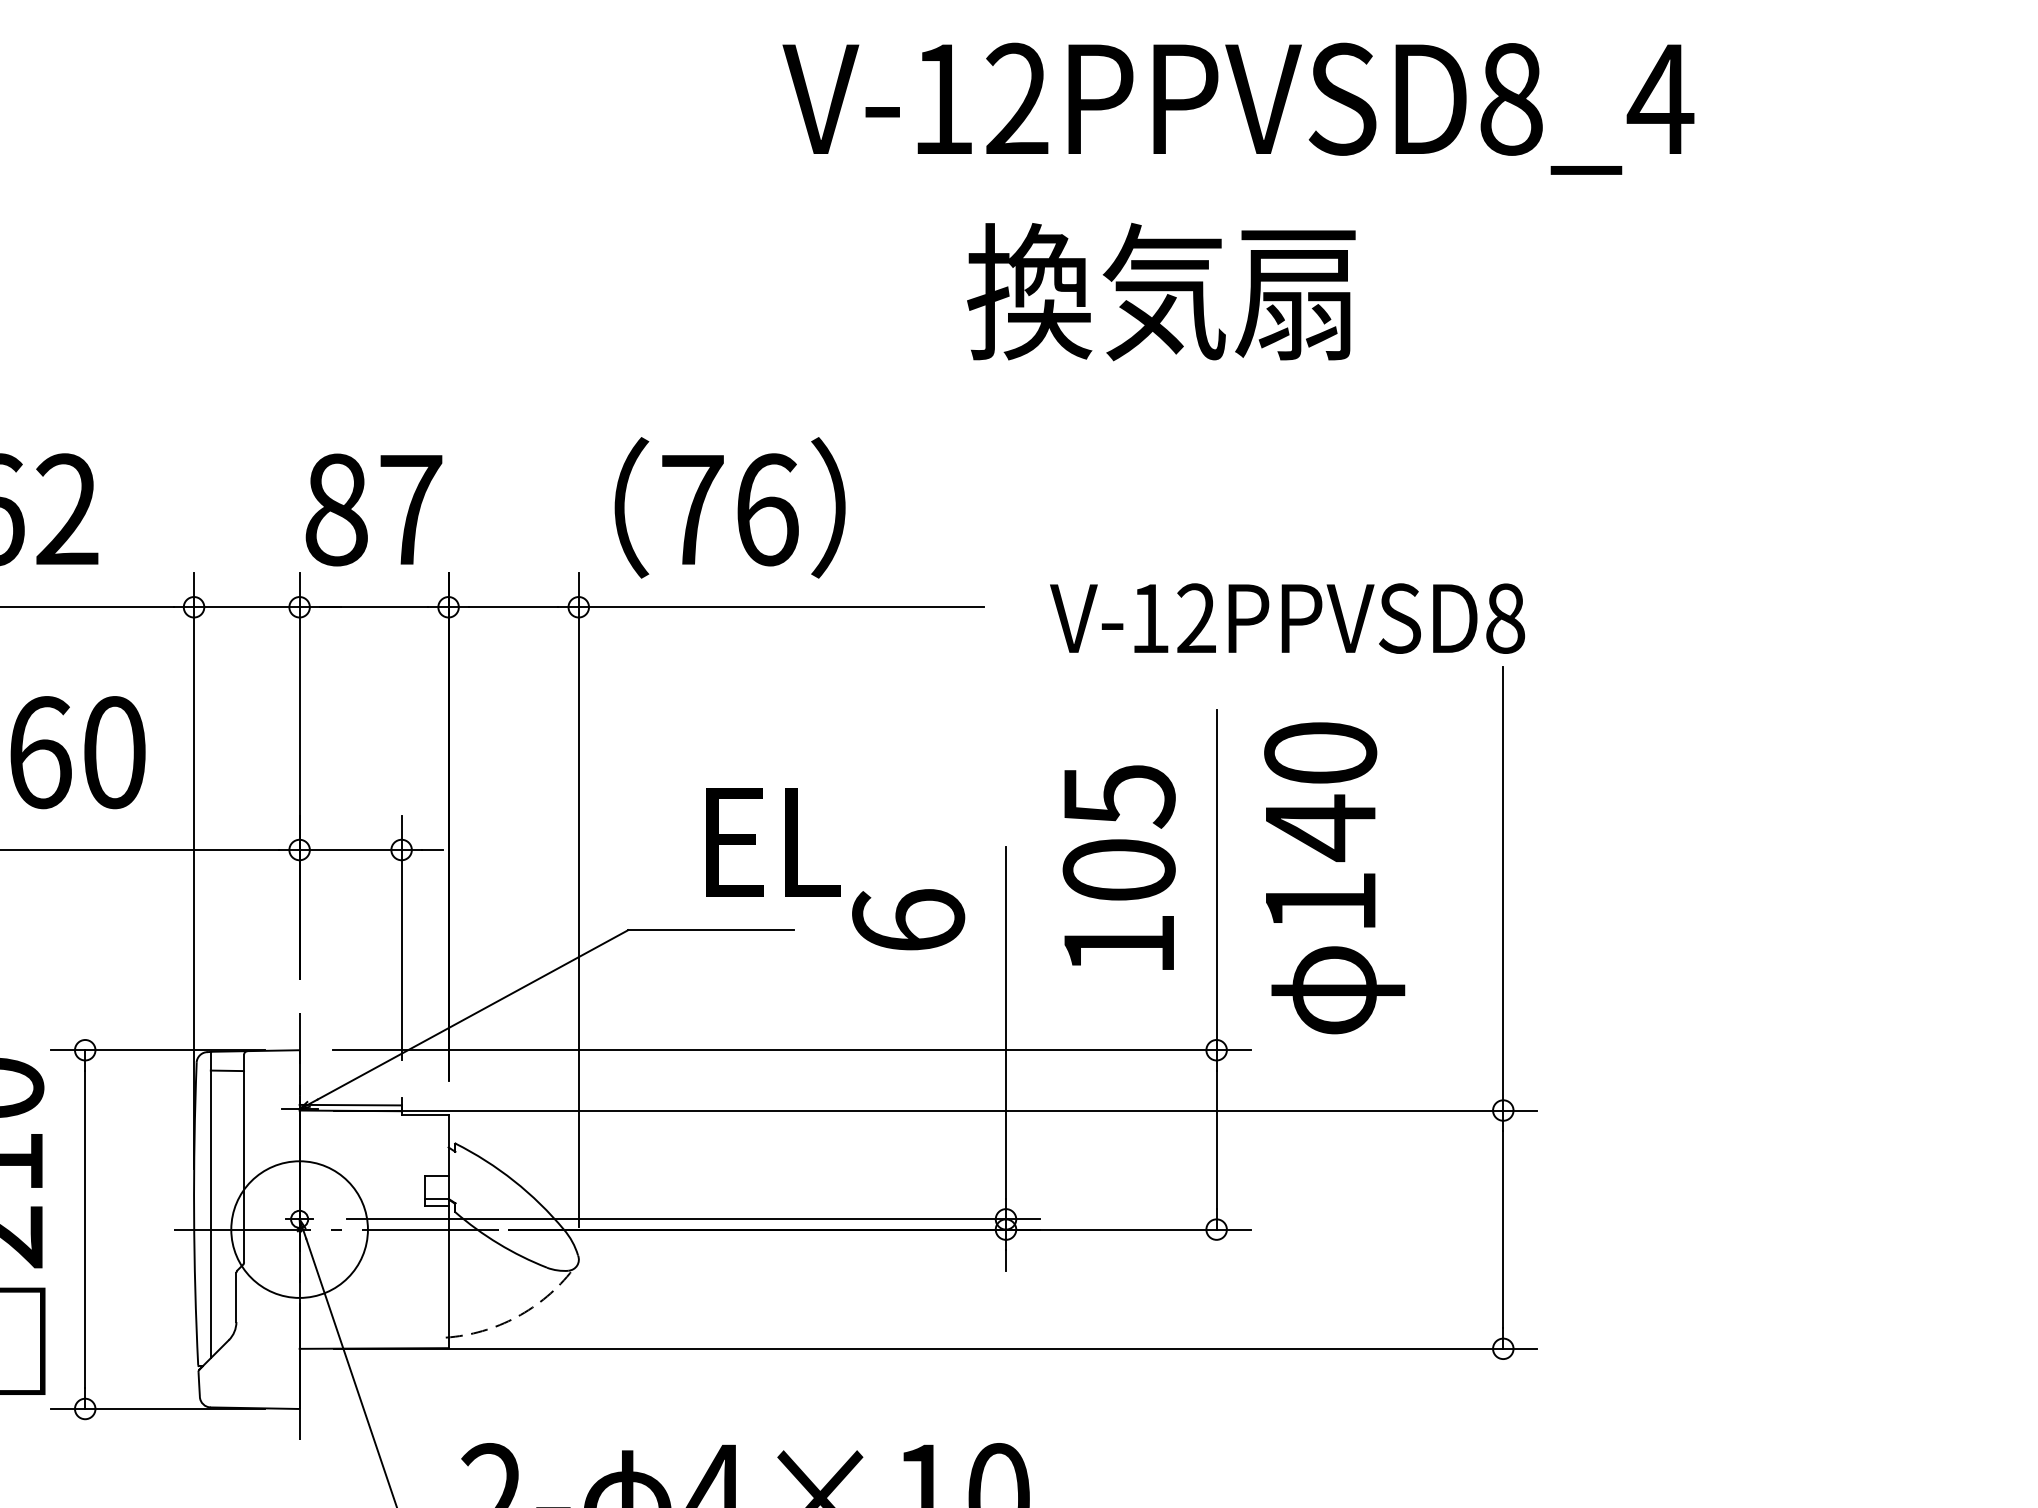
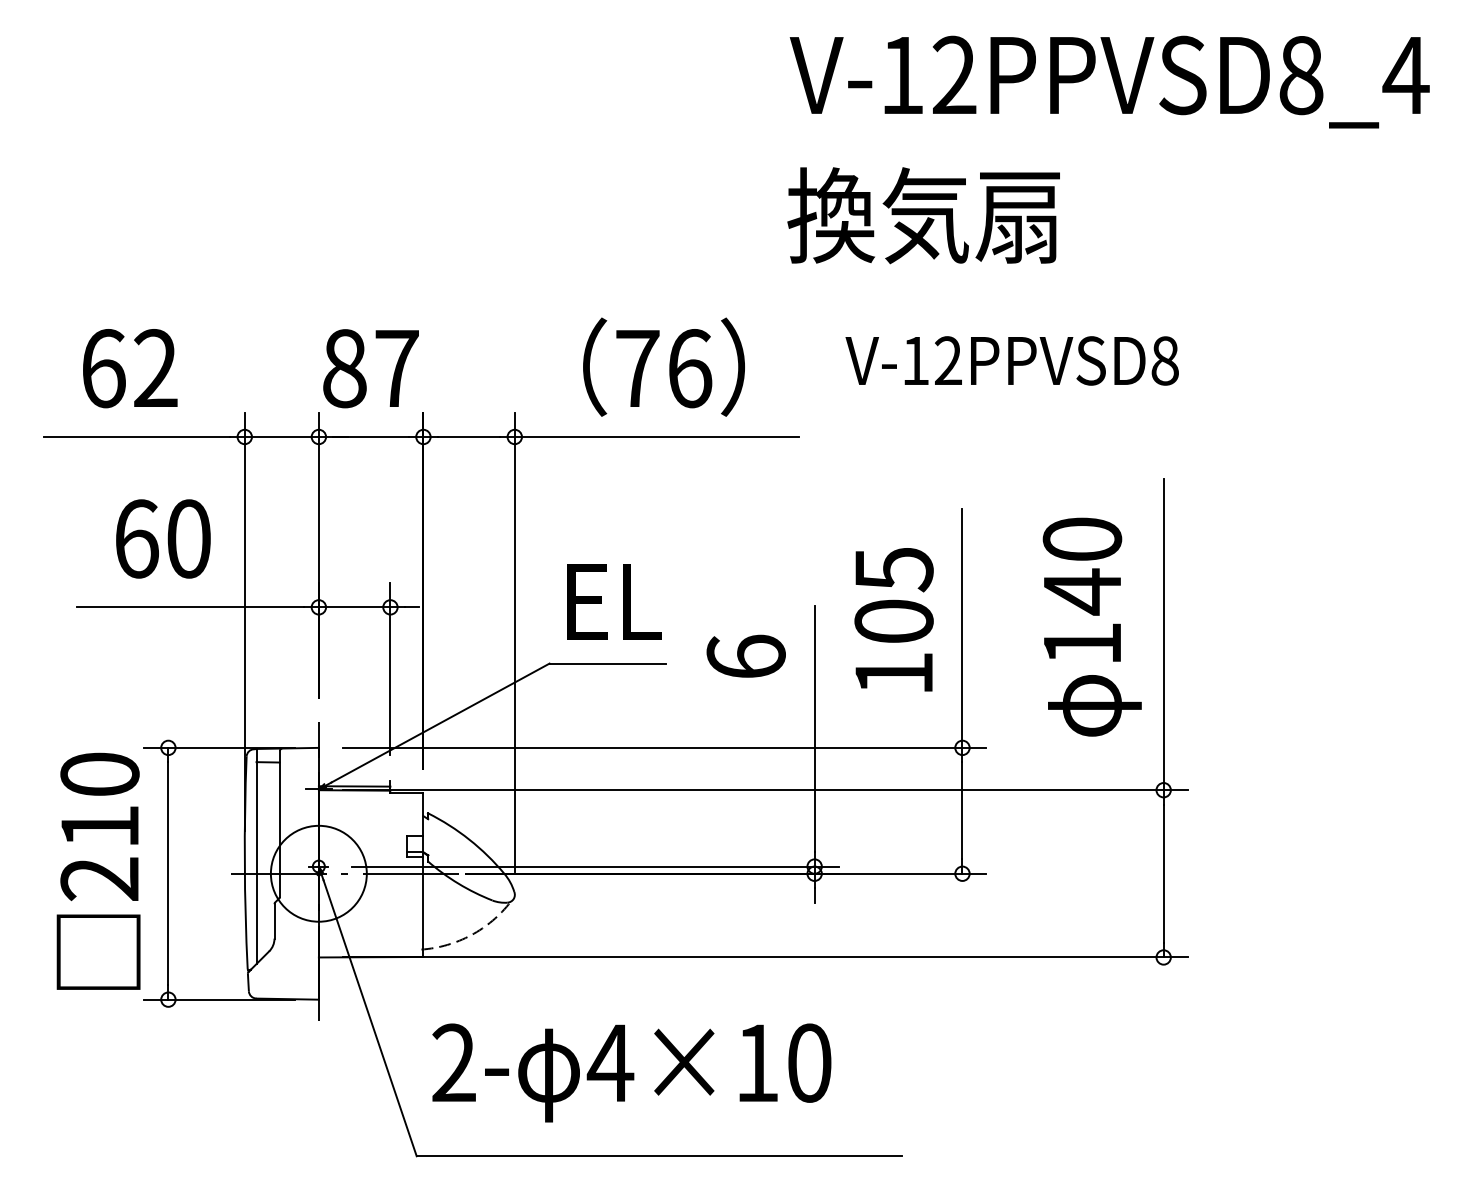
text: (1238, 107) -> (1109, 81), moved
text: (729, 506) -> (663, 366), moved
text: (1286, 617) -> (1011, 360), moved
text: (773, 841) -> (614, 601), moved
text: (1333, 877) -> (1091, 626), moved

